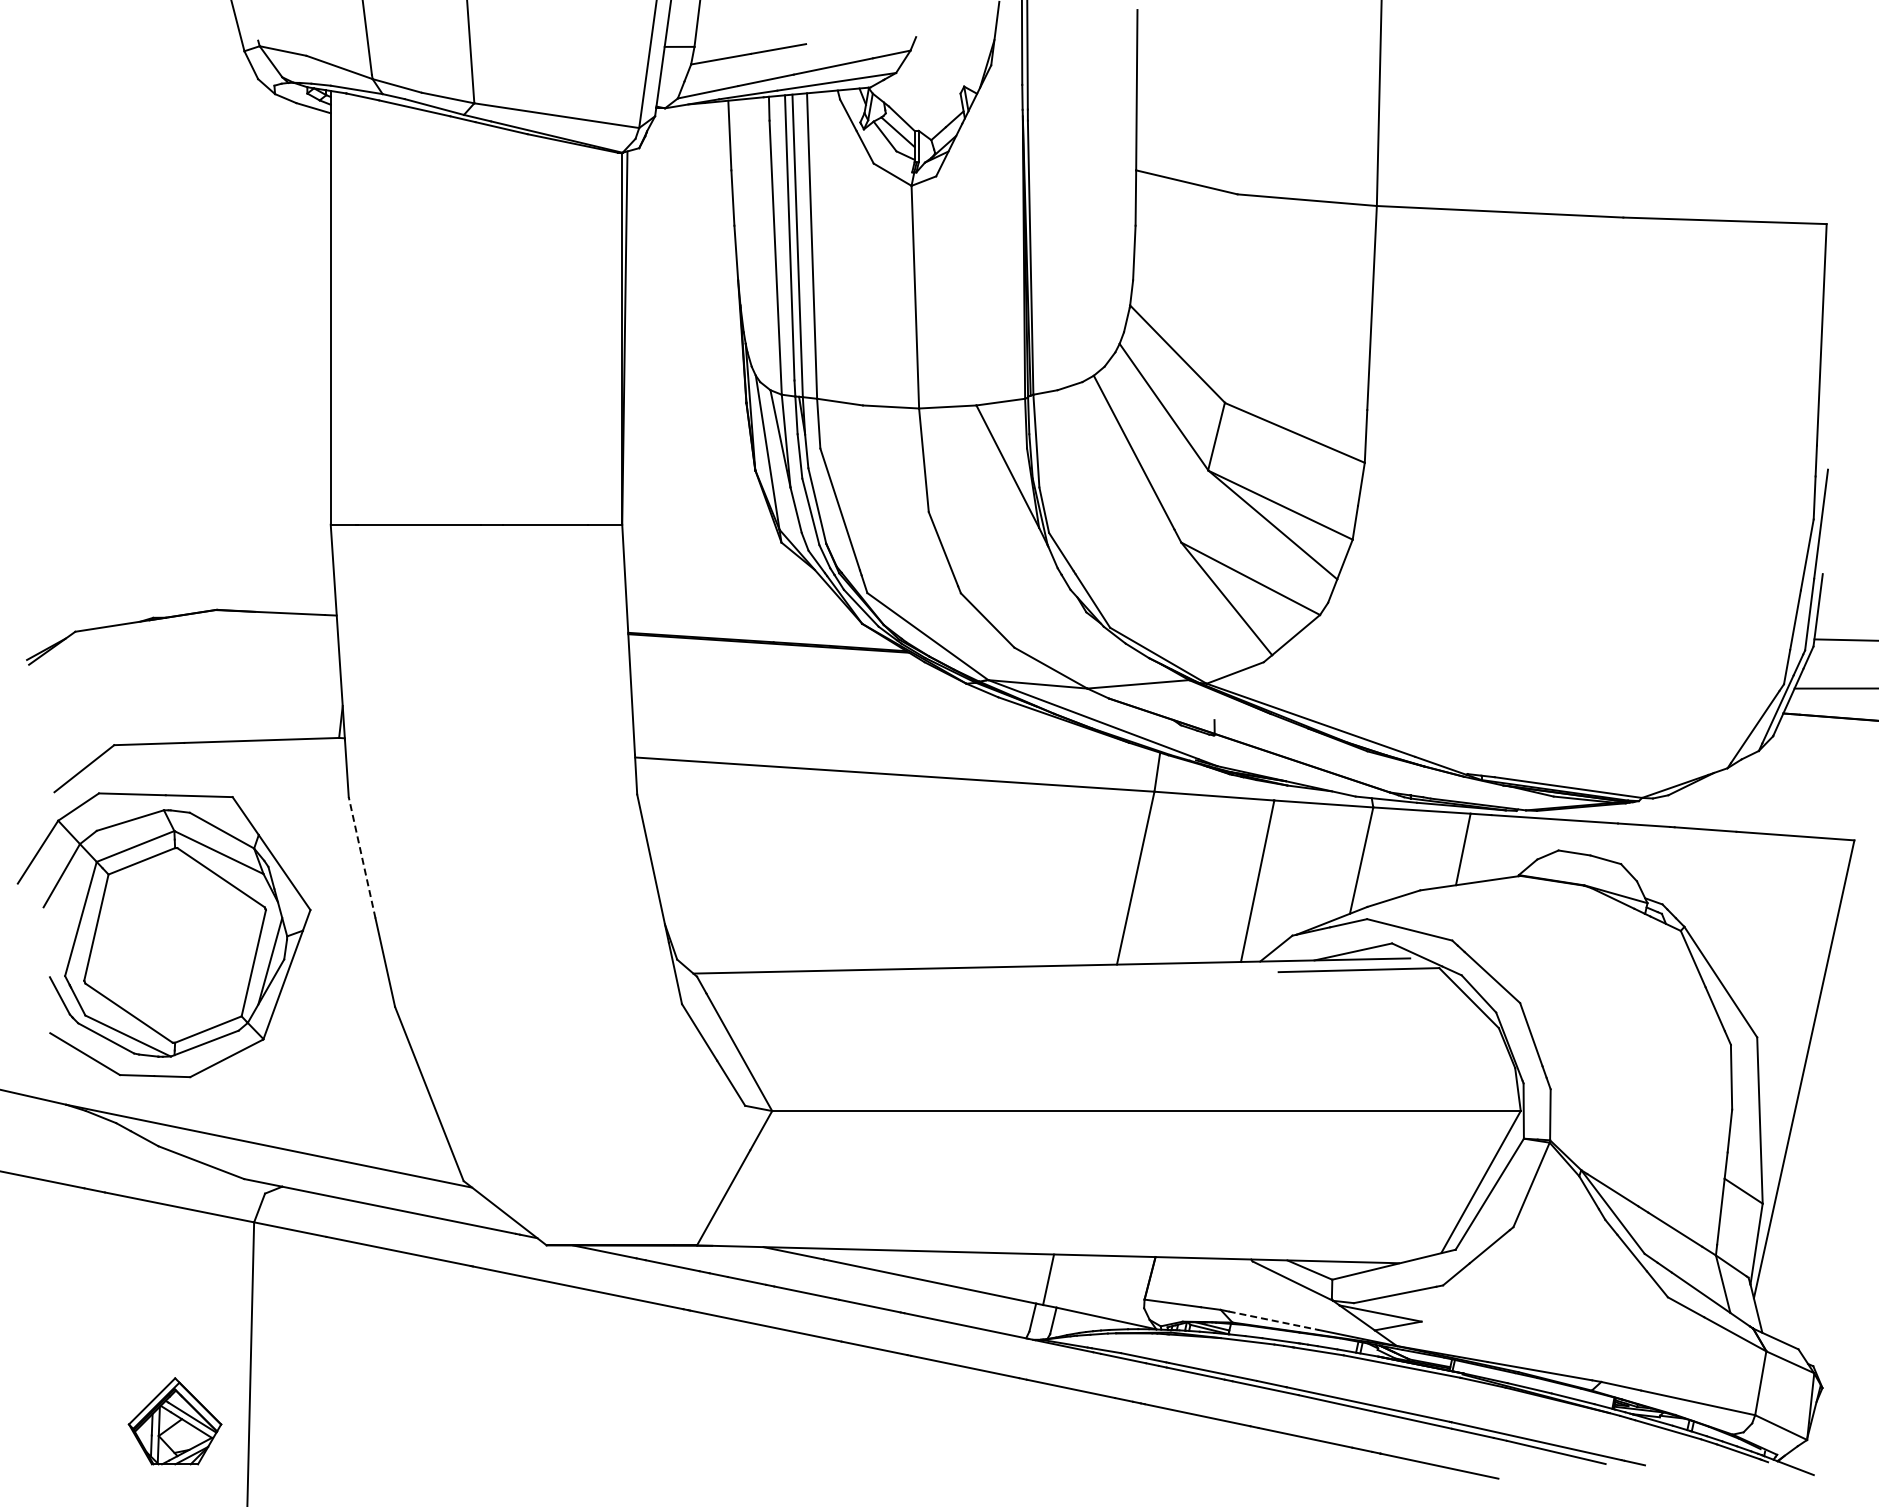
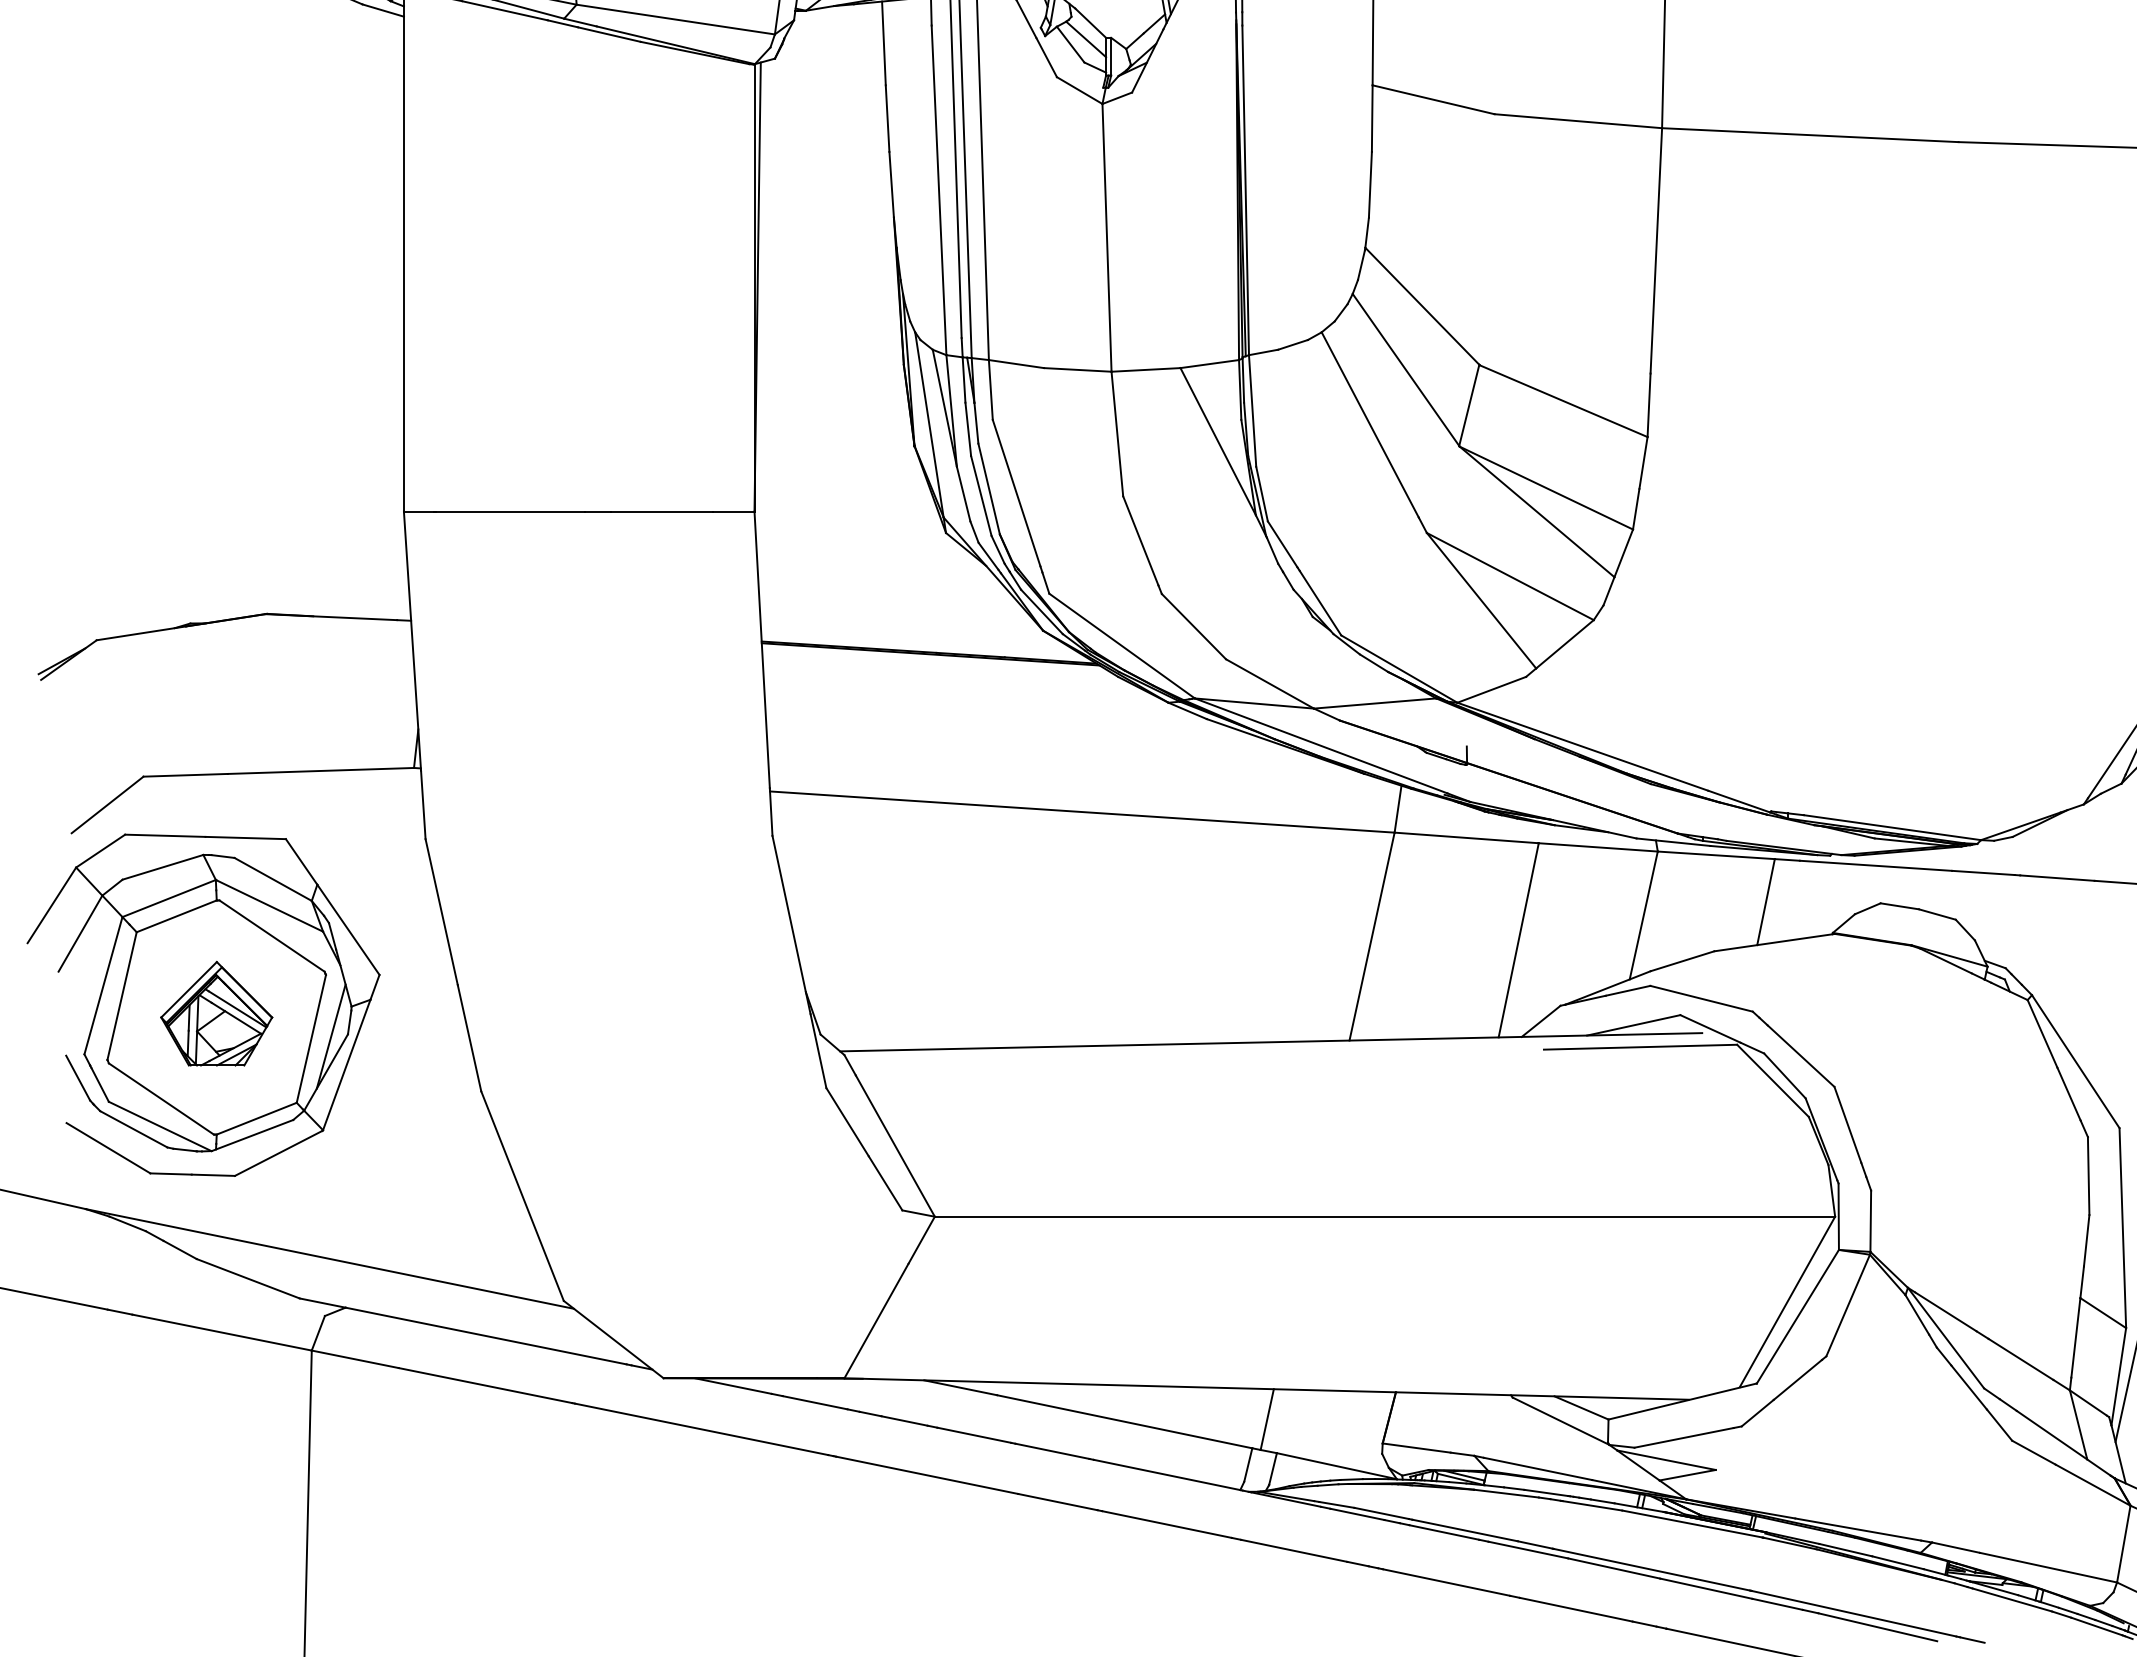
line: (362, 857) -> (442, 911), dashed -> solid
line: (1273, 1320) -> (1537, 1468), dashed -> solid
part: (174, 1421) -> (216, 1013), moved

